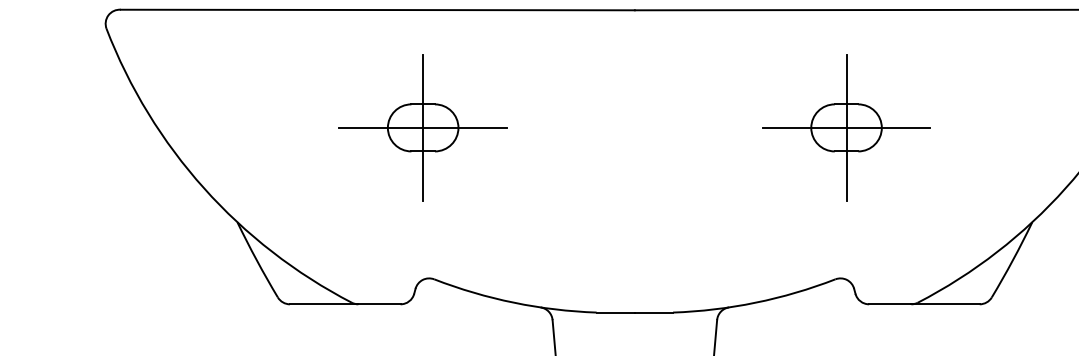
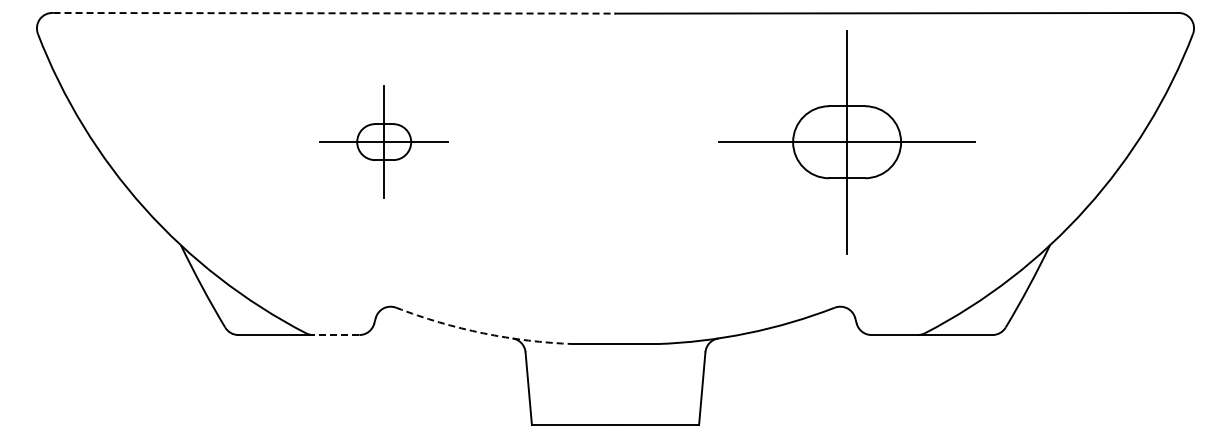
line: (377, 10) -> (334, 13), solid -> dashed
part: (423, 127) -> (384, 141), size x0.7
part: (846, 127) -> (846, 141), size x1.4
arc: (514, 302) -> (483, 333), solid -> dashed
line: (378, 304) -> (335, 335), solid -> dashed

